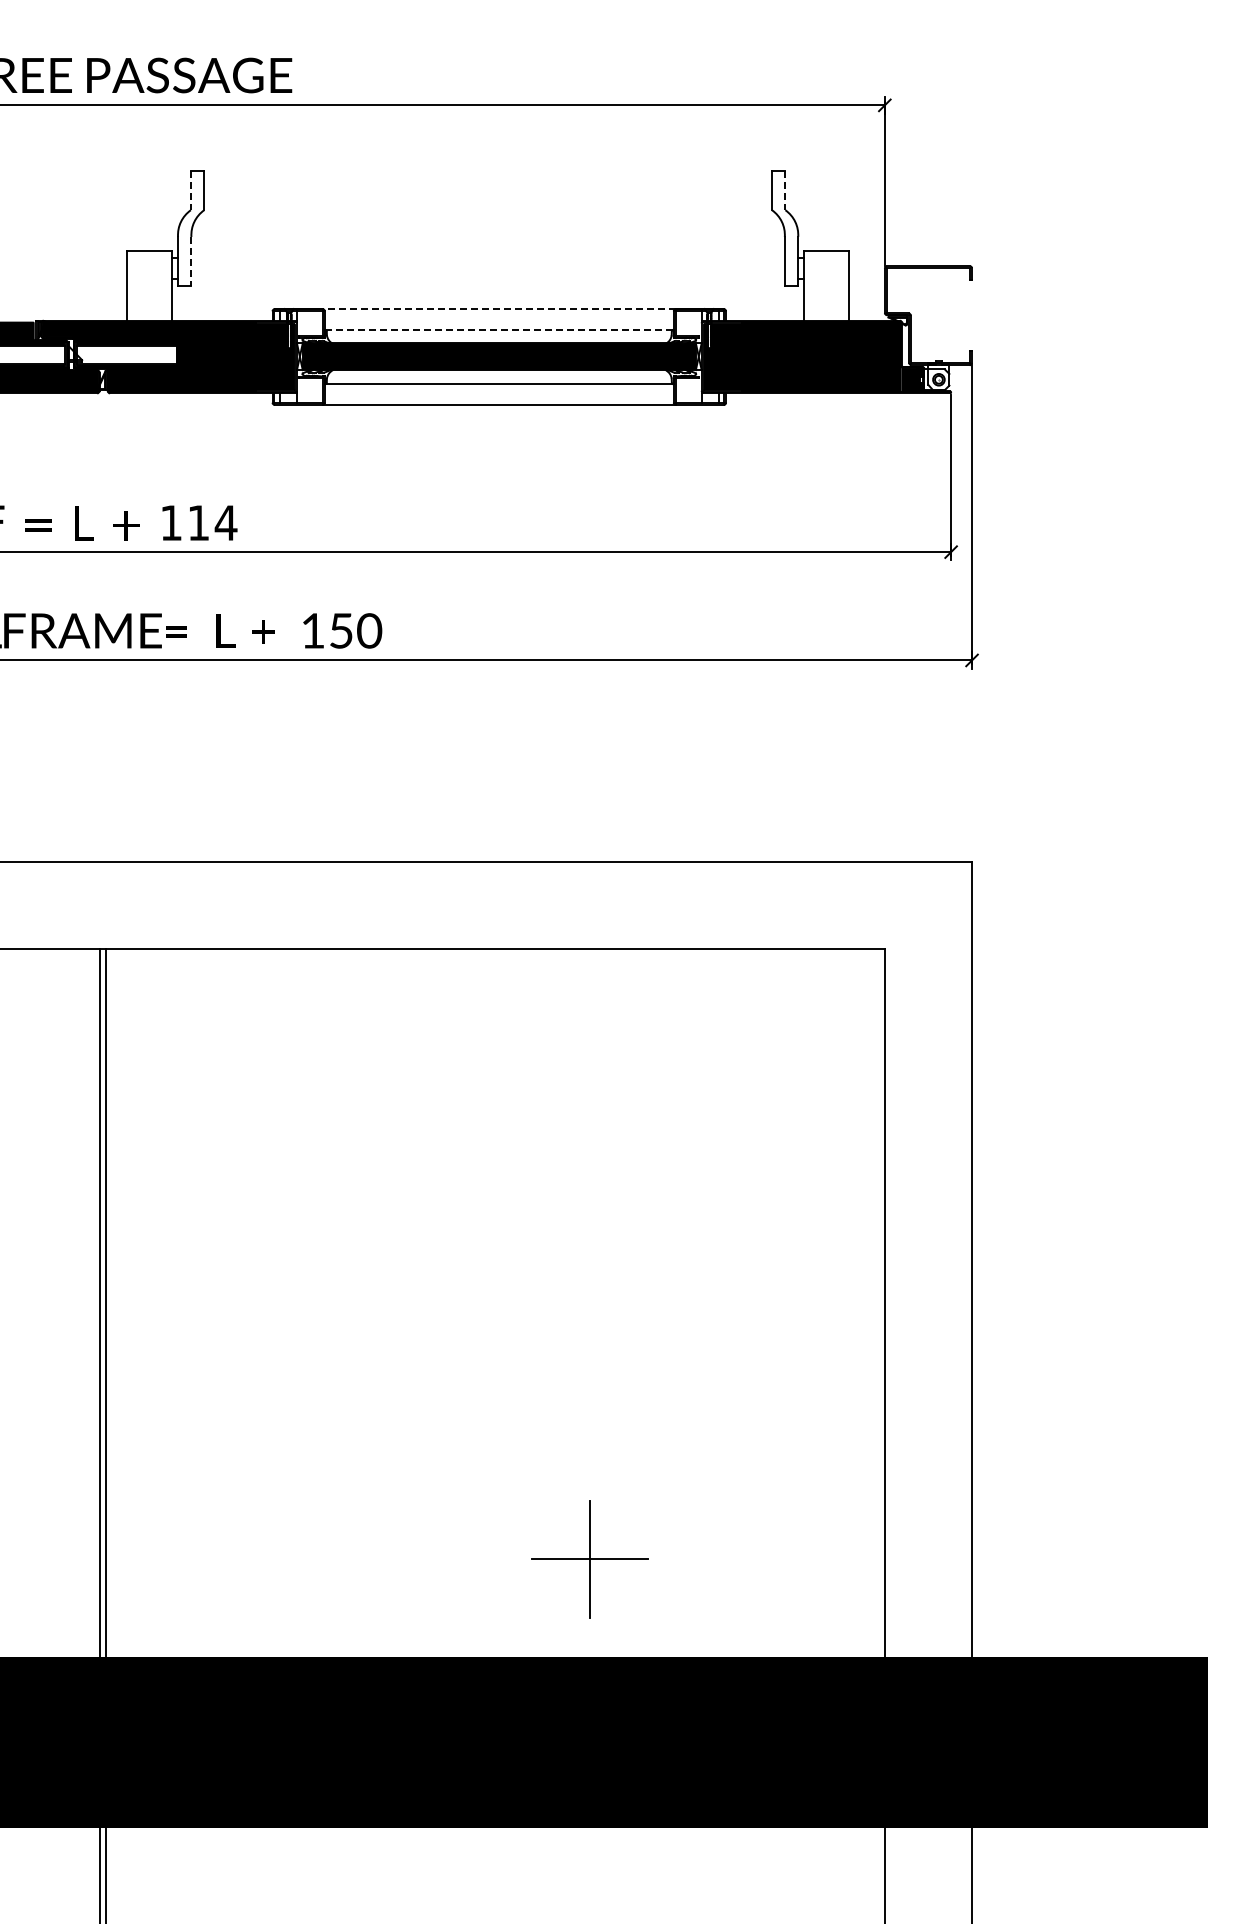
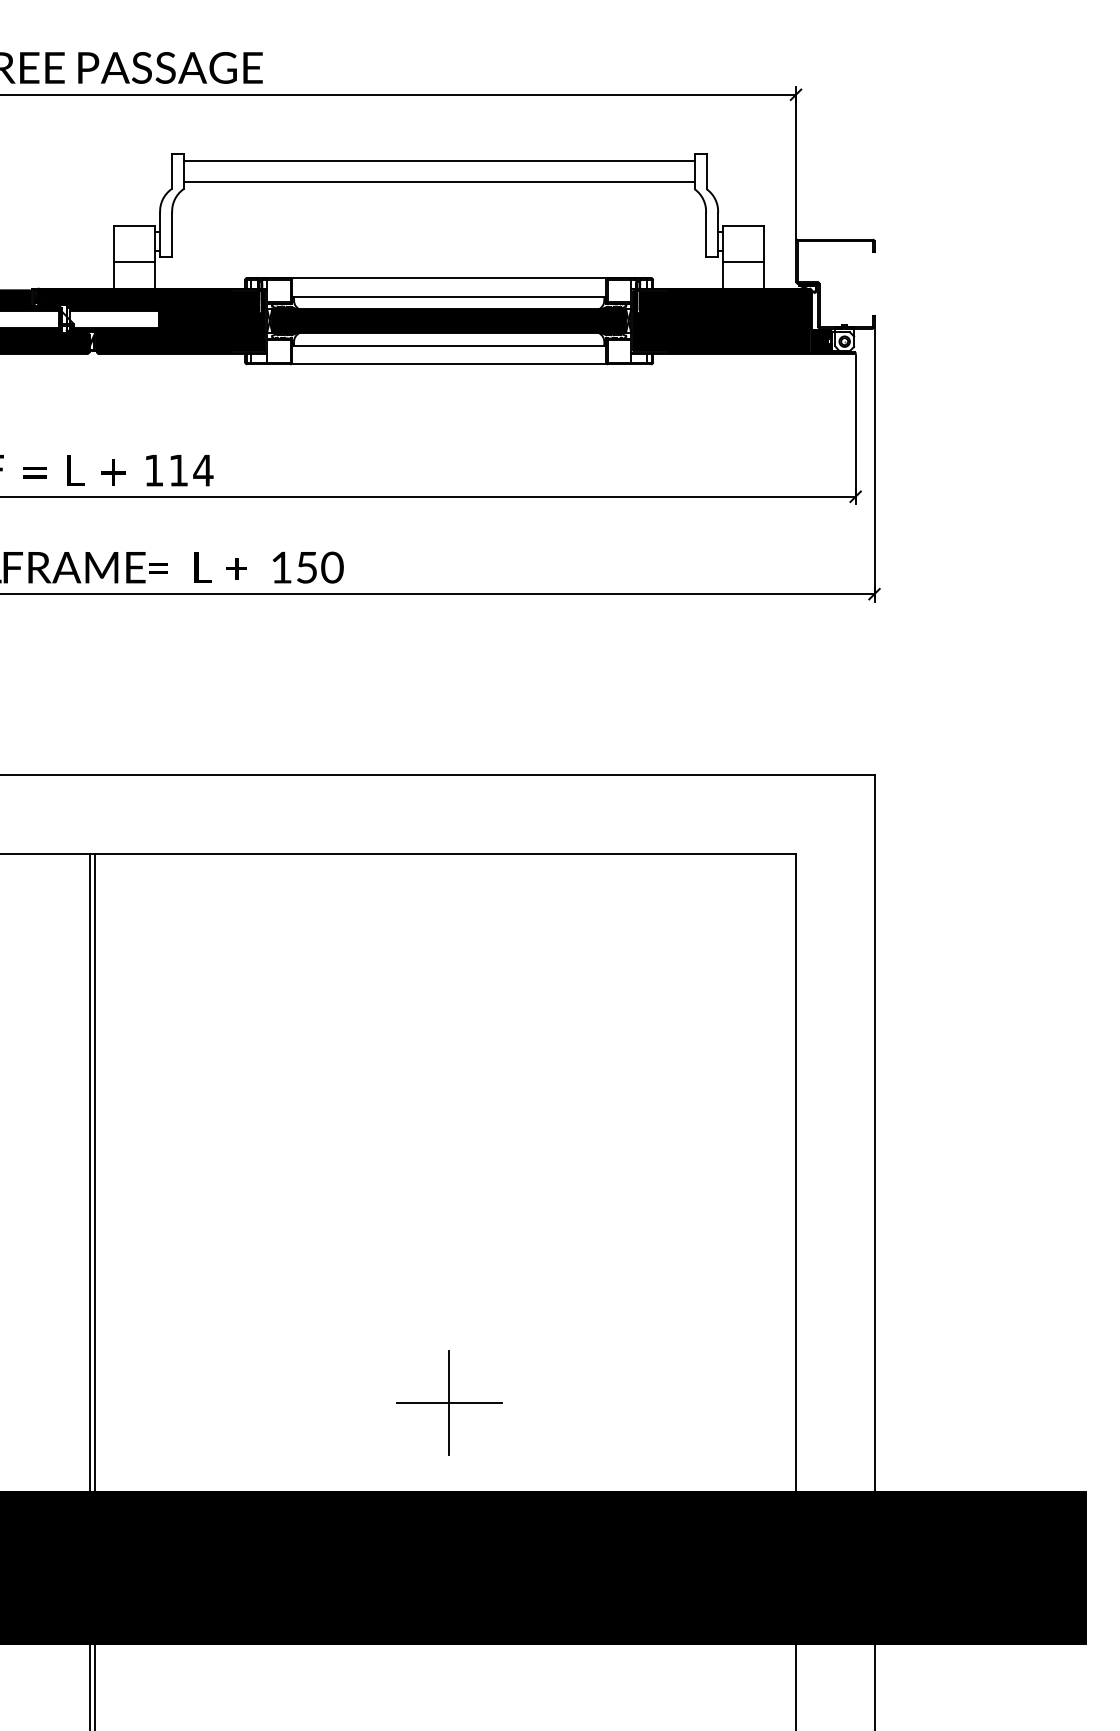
line: (488, 179) -> (439, 161), added
line: (190, 190) -> (171, 171), dashed -> solid
line: (785, 190) -> (706, 171), dashed -> solid
line: (488, 201) -> (439, 181), added
line: (191, 261) -> (172, 235), dashed -> solid
line: (149, 291) -> (134, 262), added
line: (826, 291) -> (743, 262), added
line: (499, 309) -> (449, 278), dashed -> solid
line: (499, 329) -> (449, 296), dashed -> solid
part: (589, 1559) -> (448, 1403), moved

